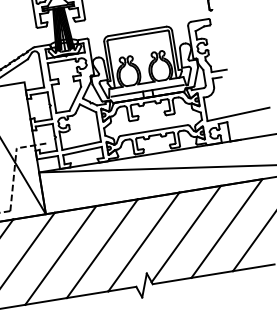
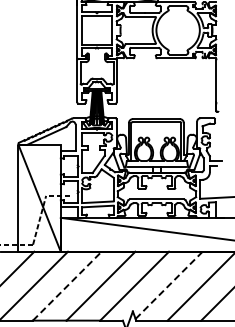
line: (186, 232) -> (169, 284), solid -> dashed
line: (61, 255) -> (67, 286), solid -> dashed

